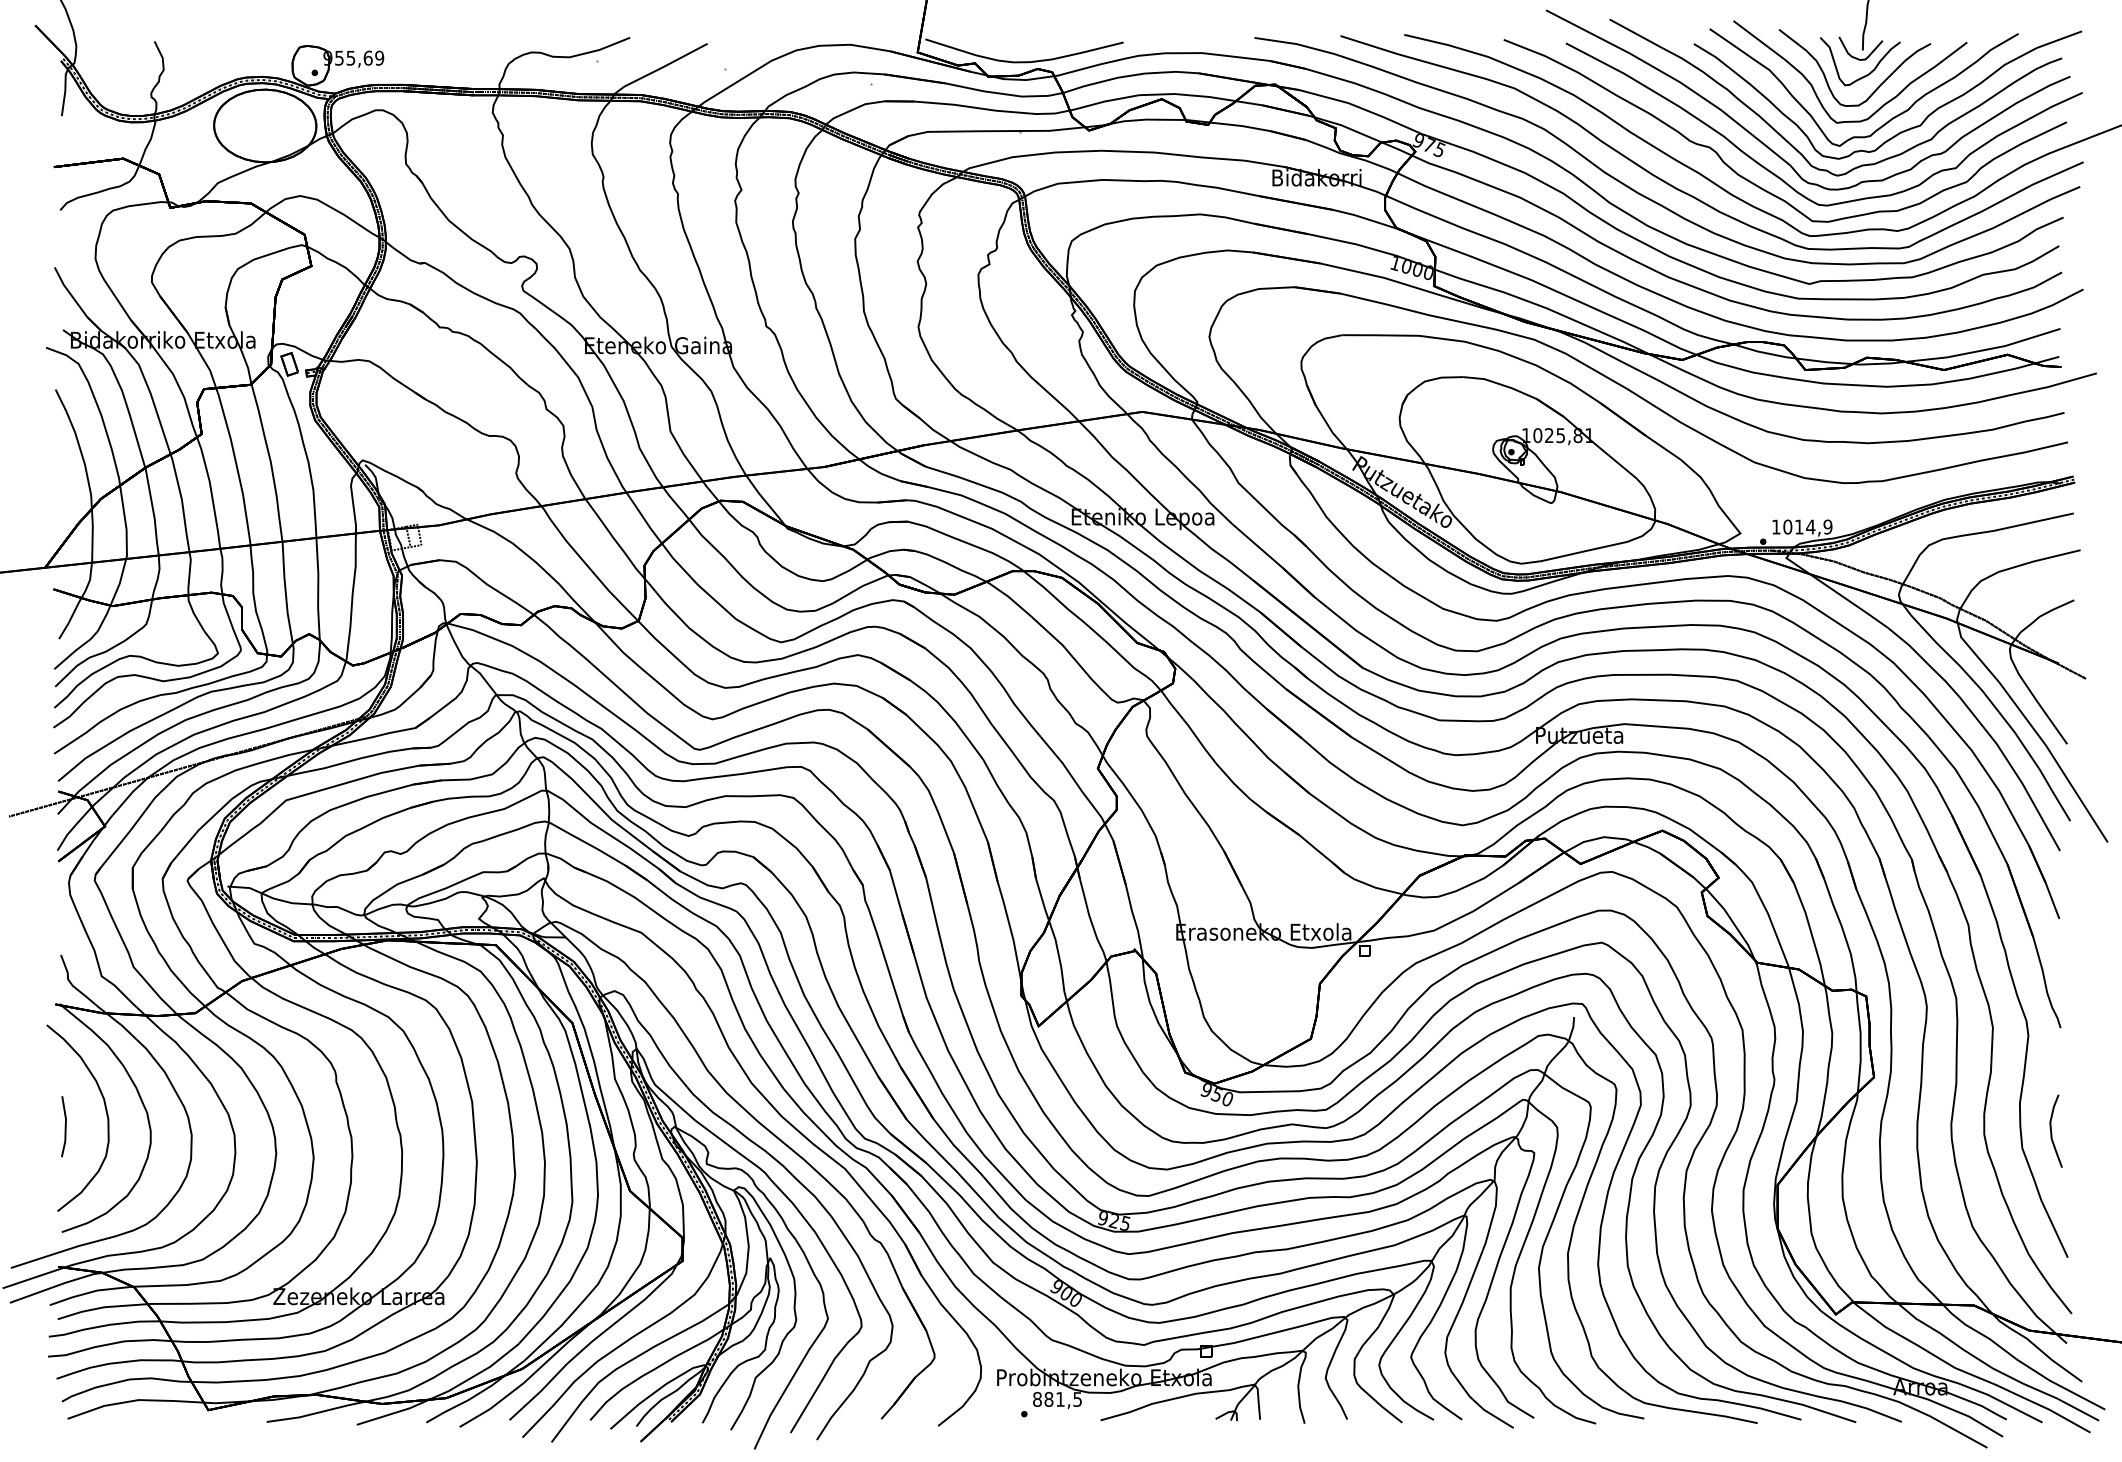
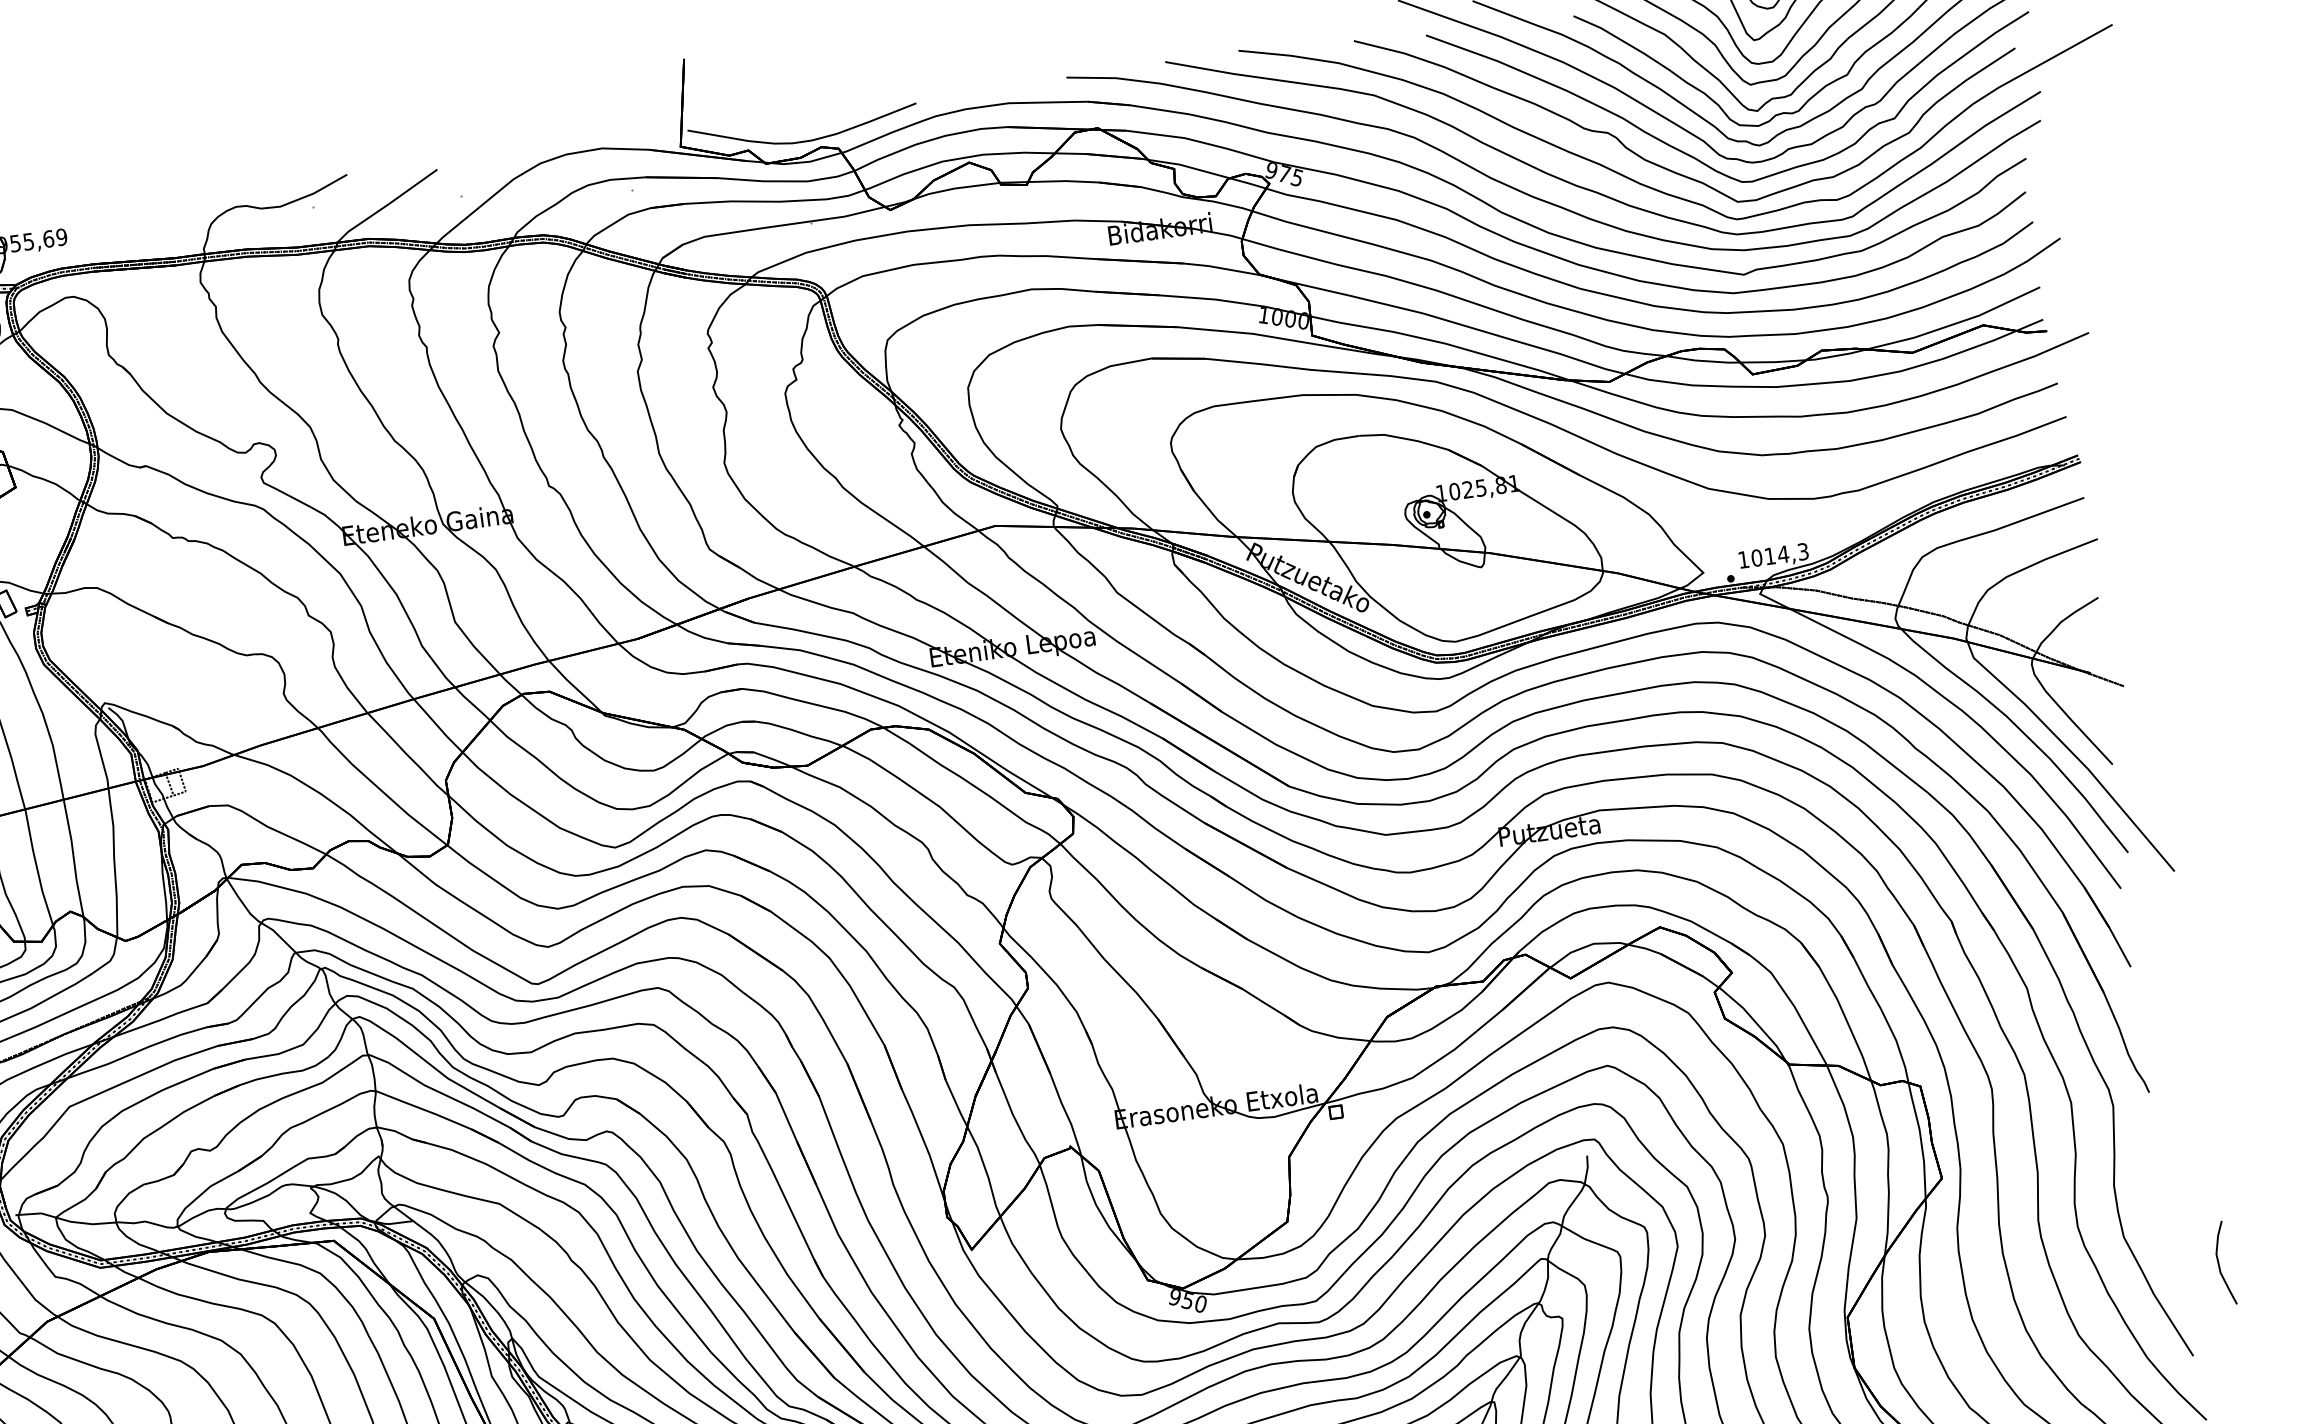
text: (1827, 526) -> (1802, 551), 1014,9 -> 1014,3
curve: (2052, 1132) -> (2220, 1265), moved

